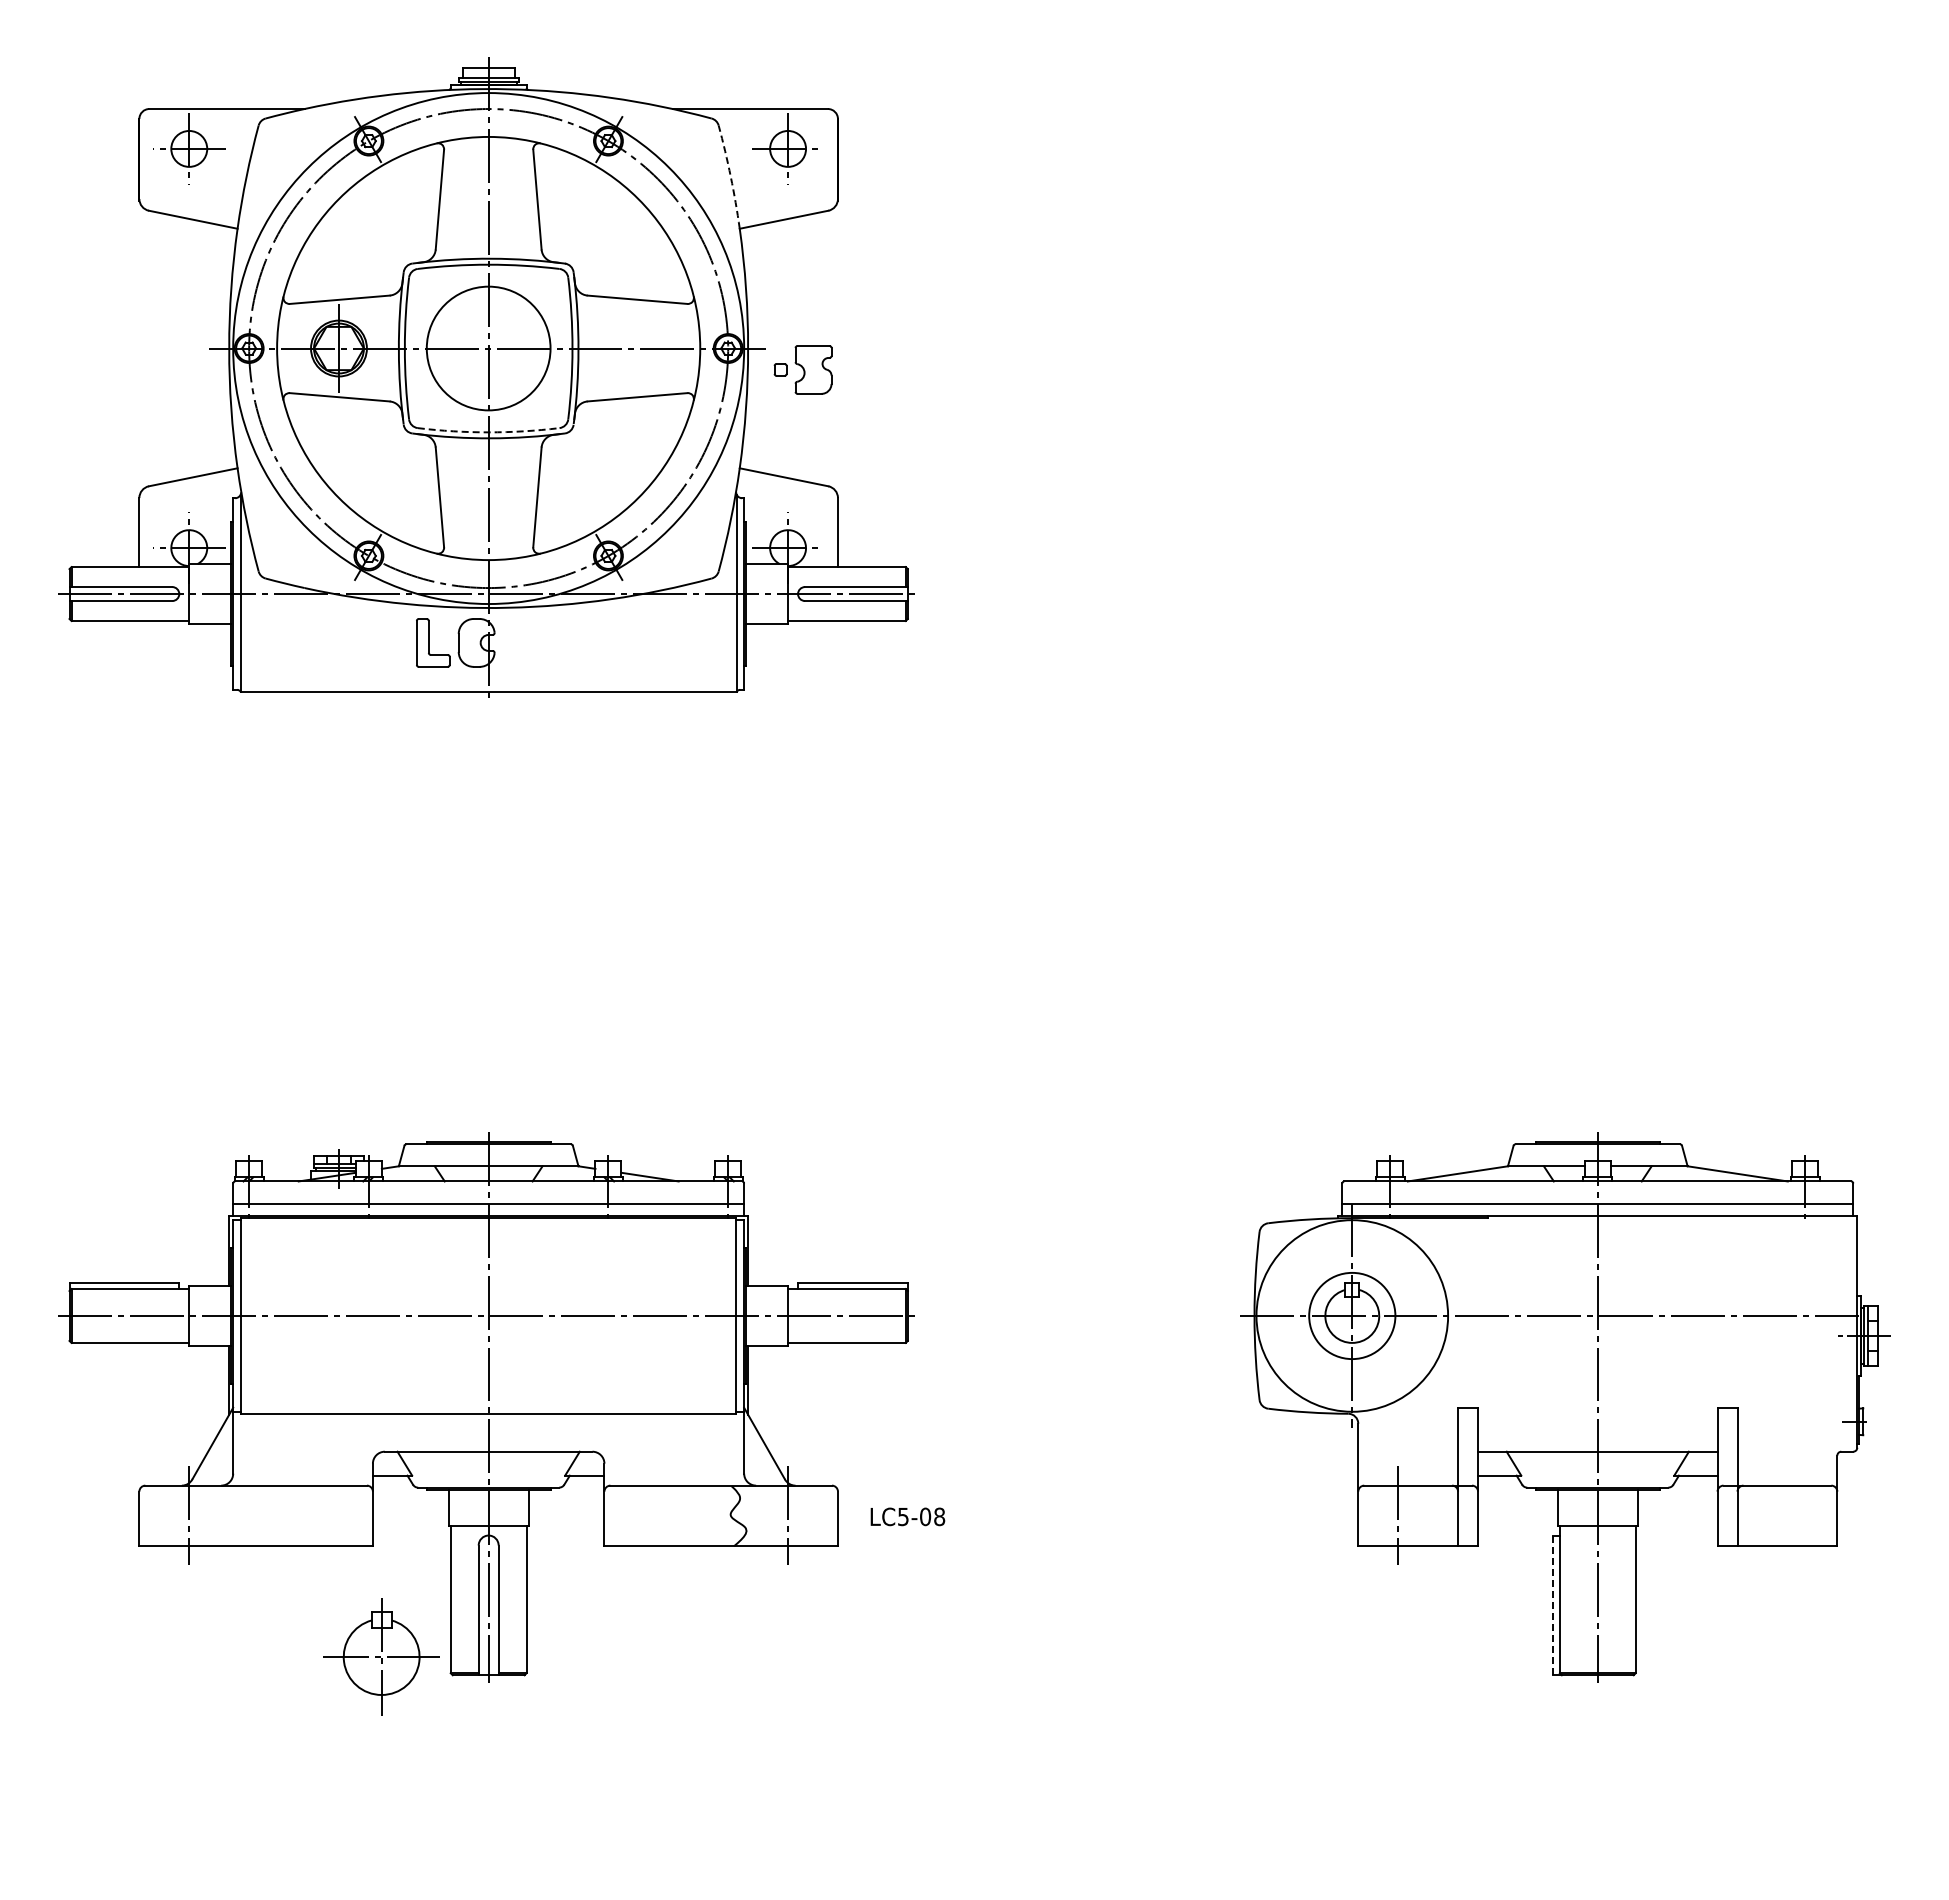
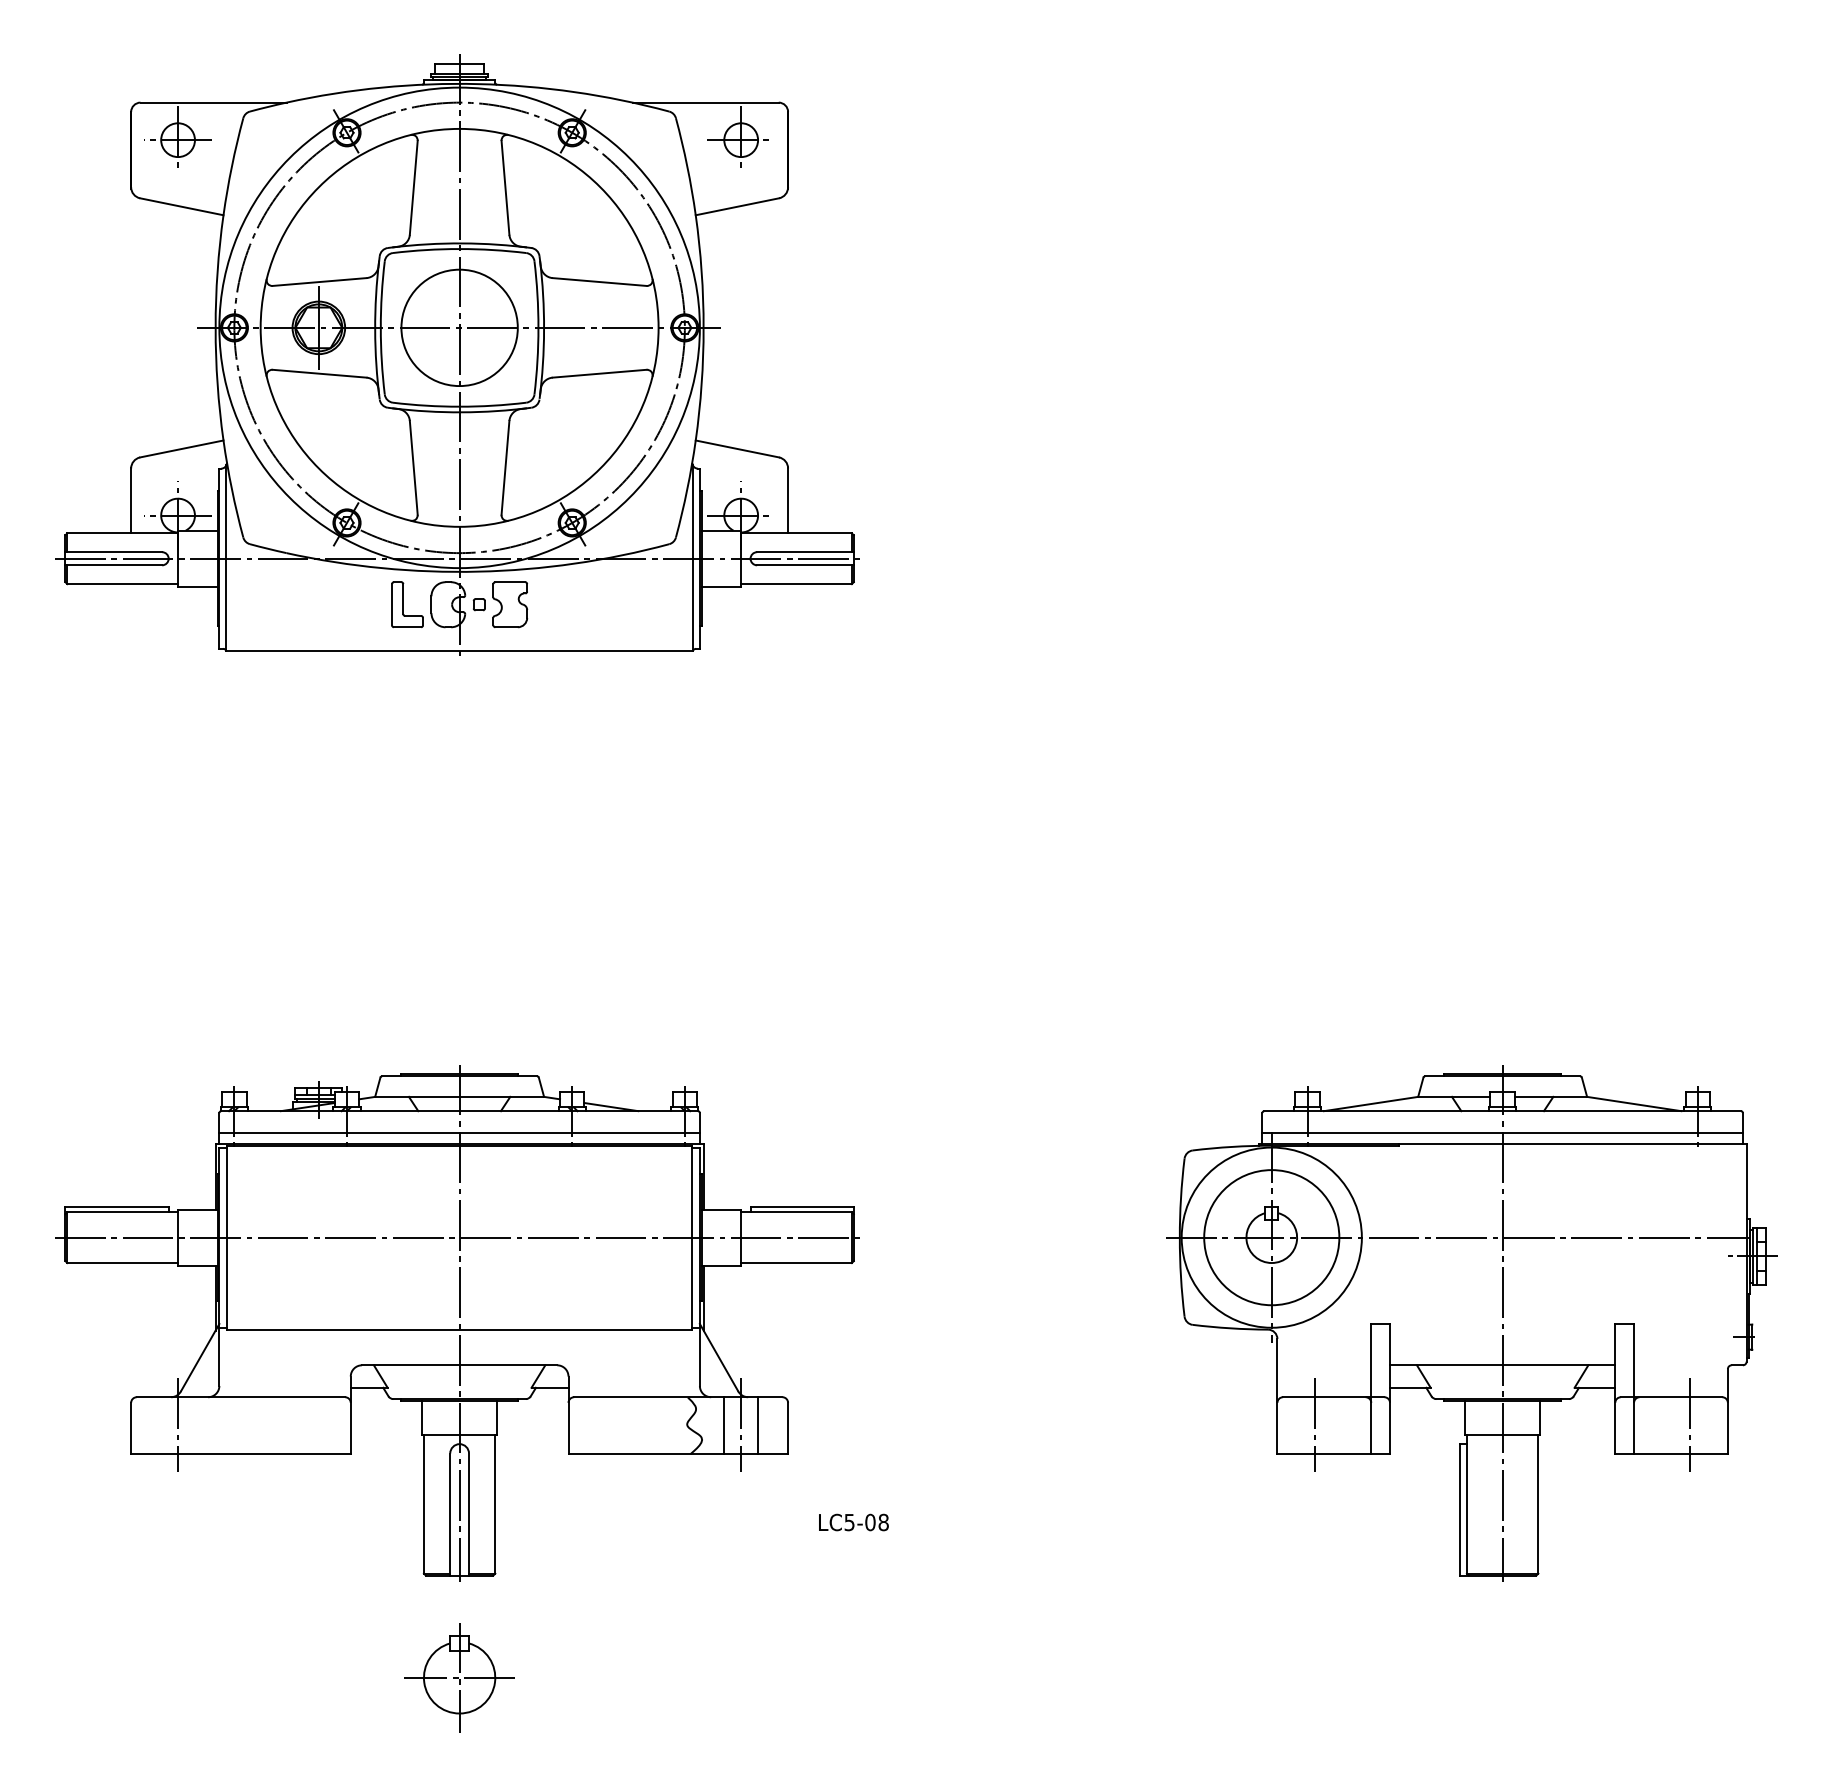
arc: (730, 176) -> (687, 166), dashed -> solid
part: (802, 369) -> (499, 604), moved
arc: (488, 432) -> (459, 406), dashed -> solid
circle: (1352, 1315) -> (1271, 1237), size x1.67
line: (770, 1515) -> (724, 1425), added
line: (806, 1515) -> (758, 1425), added
line: (1797, 1515) -> (1690, 1425), added
text: (907, 1516) -> (853, 1522), moved
line: (1552, 1605) -> (1460, 1509), dashed -> solid
part: (381, 1656) -> (459, 1677), moved

